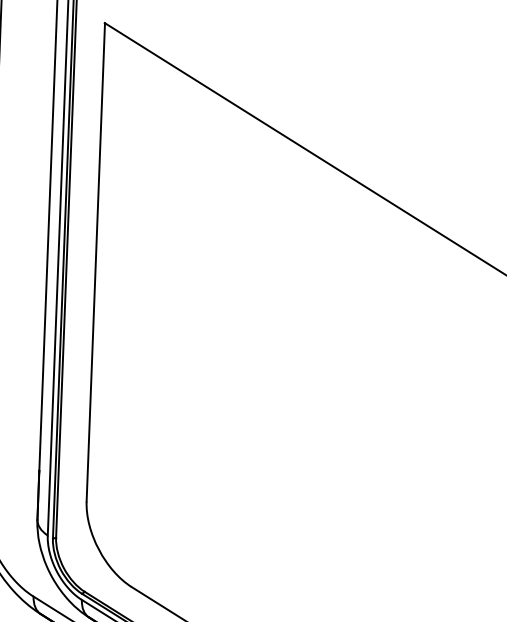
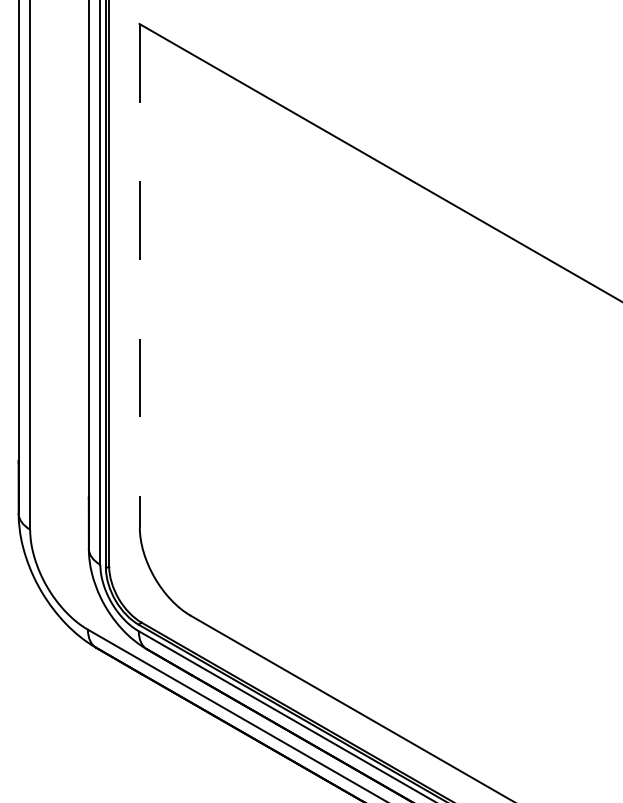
line: (95, 261) -> (139, 275), solid -> dashed

